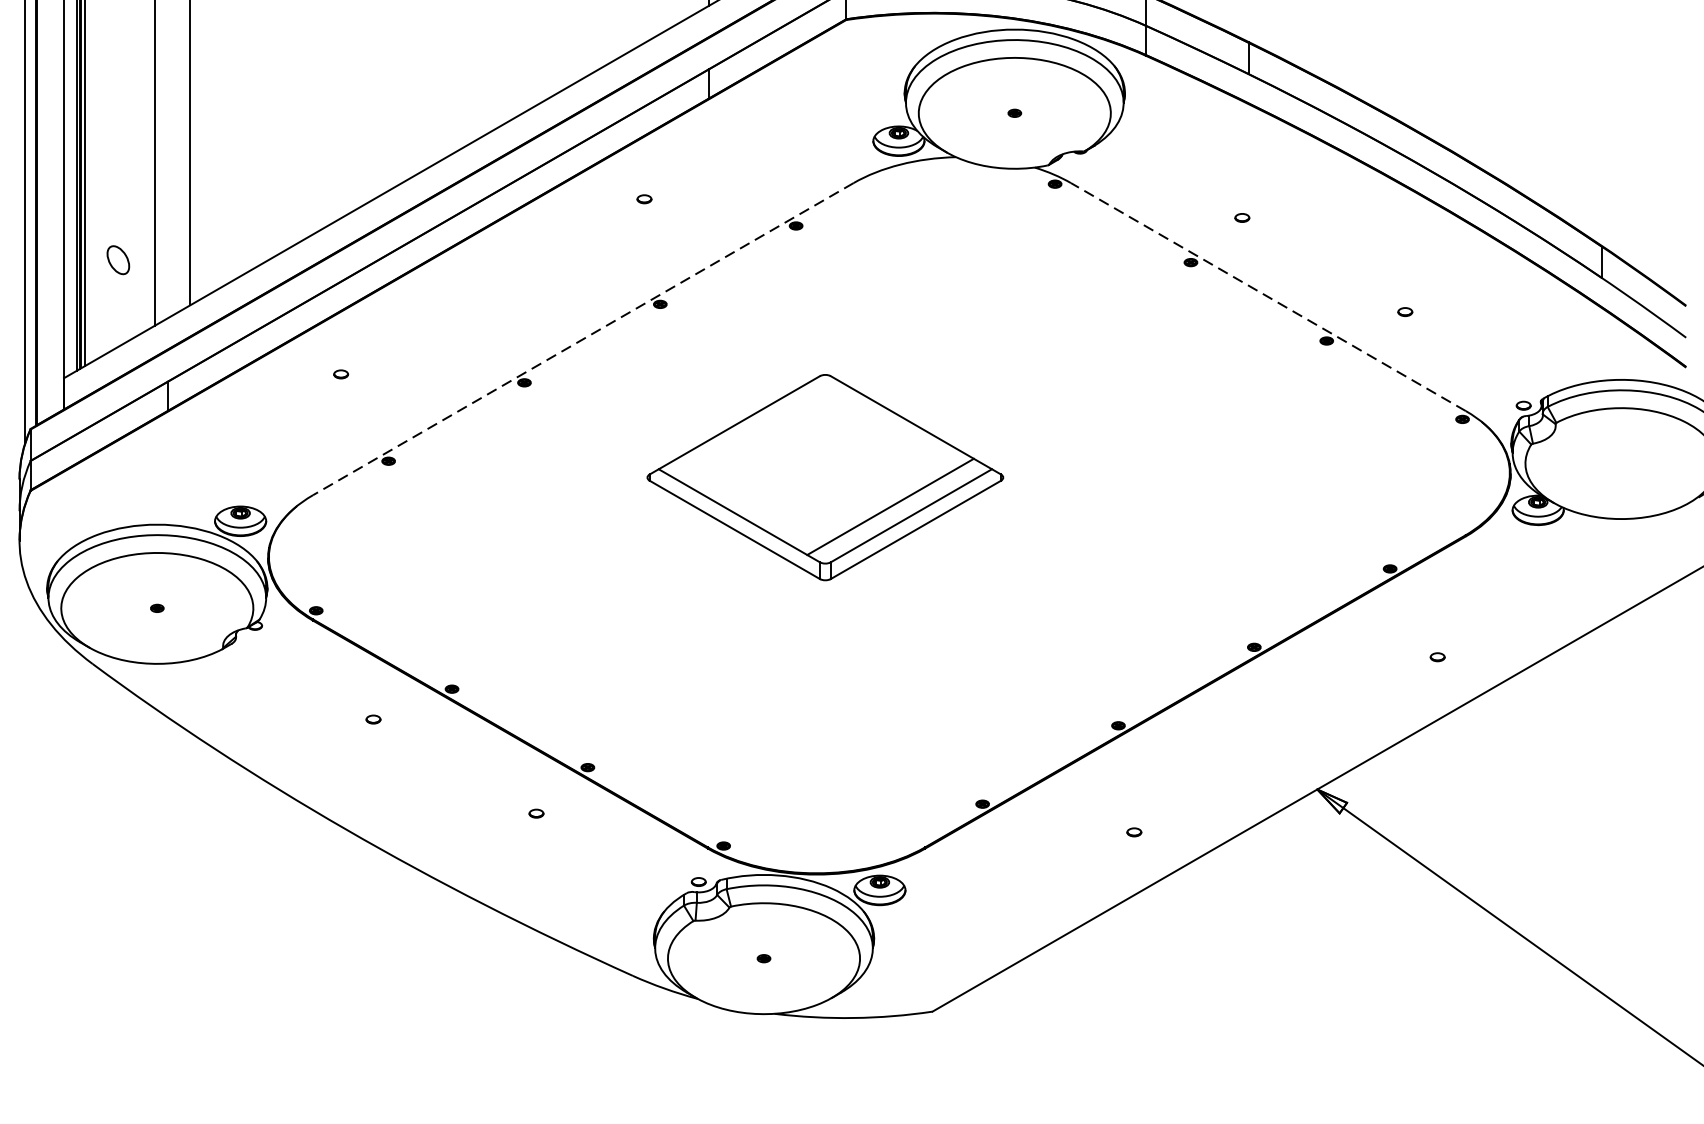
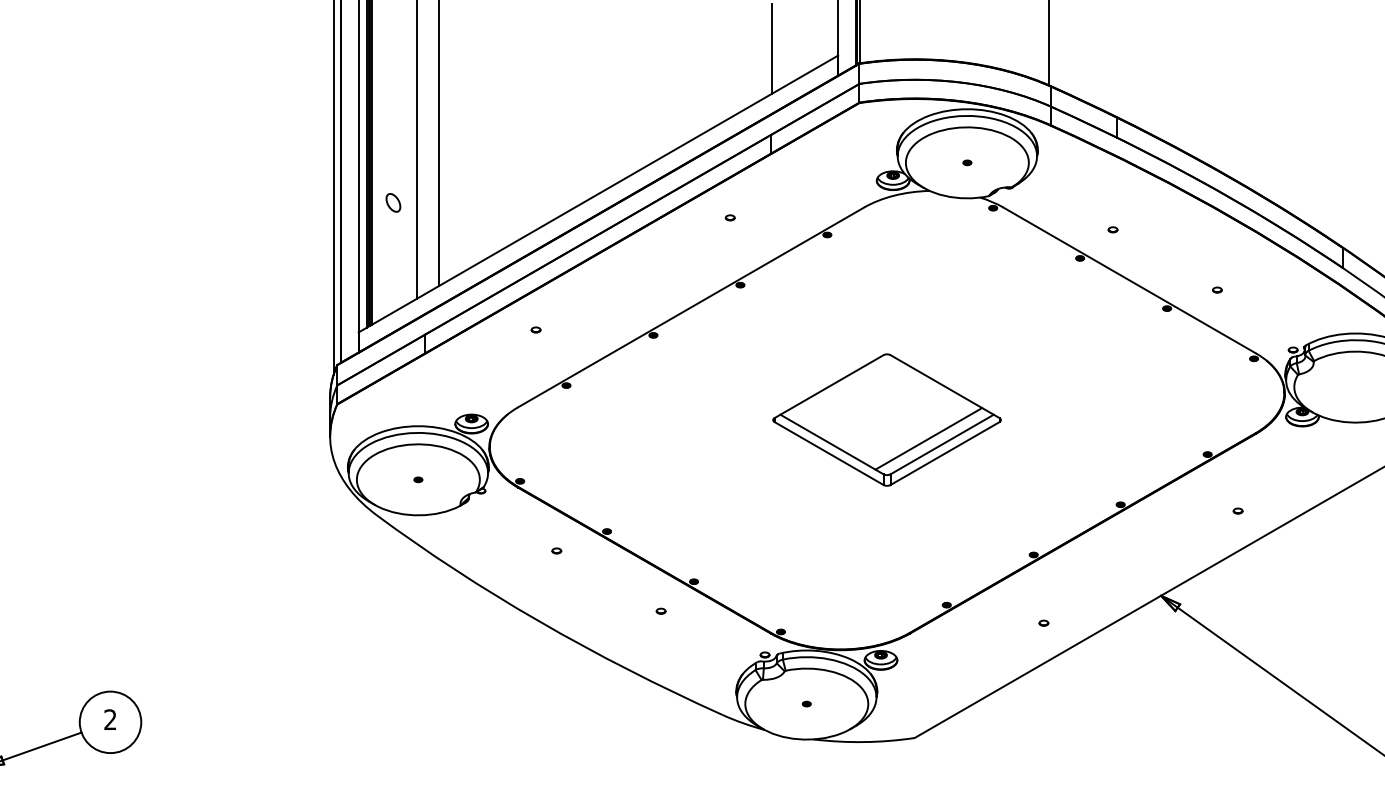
part: (118, 259) -> (393, 202), moved
line: (1268, 297) -> (1129, 280), dashed -> solid
line: (583, 339) -> (691, 307), dashed -> solid
part: (824, 476) -> (886, 419), moved

